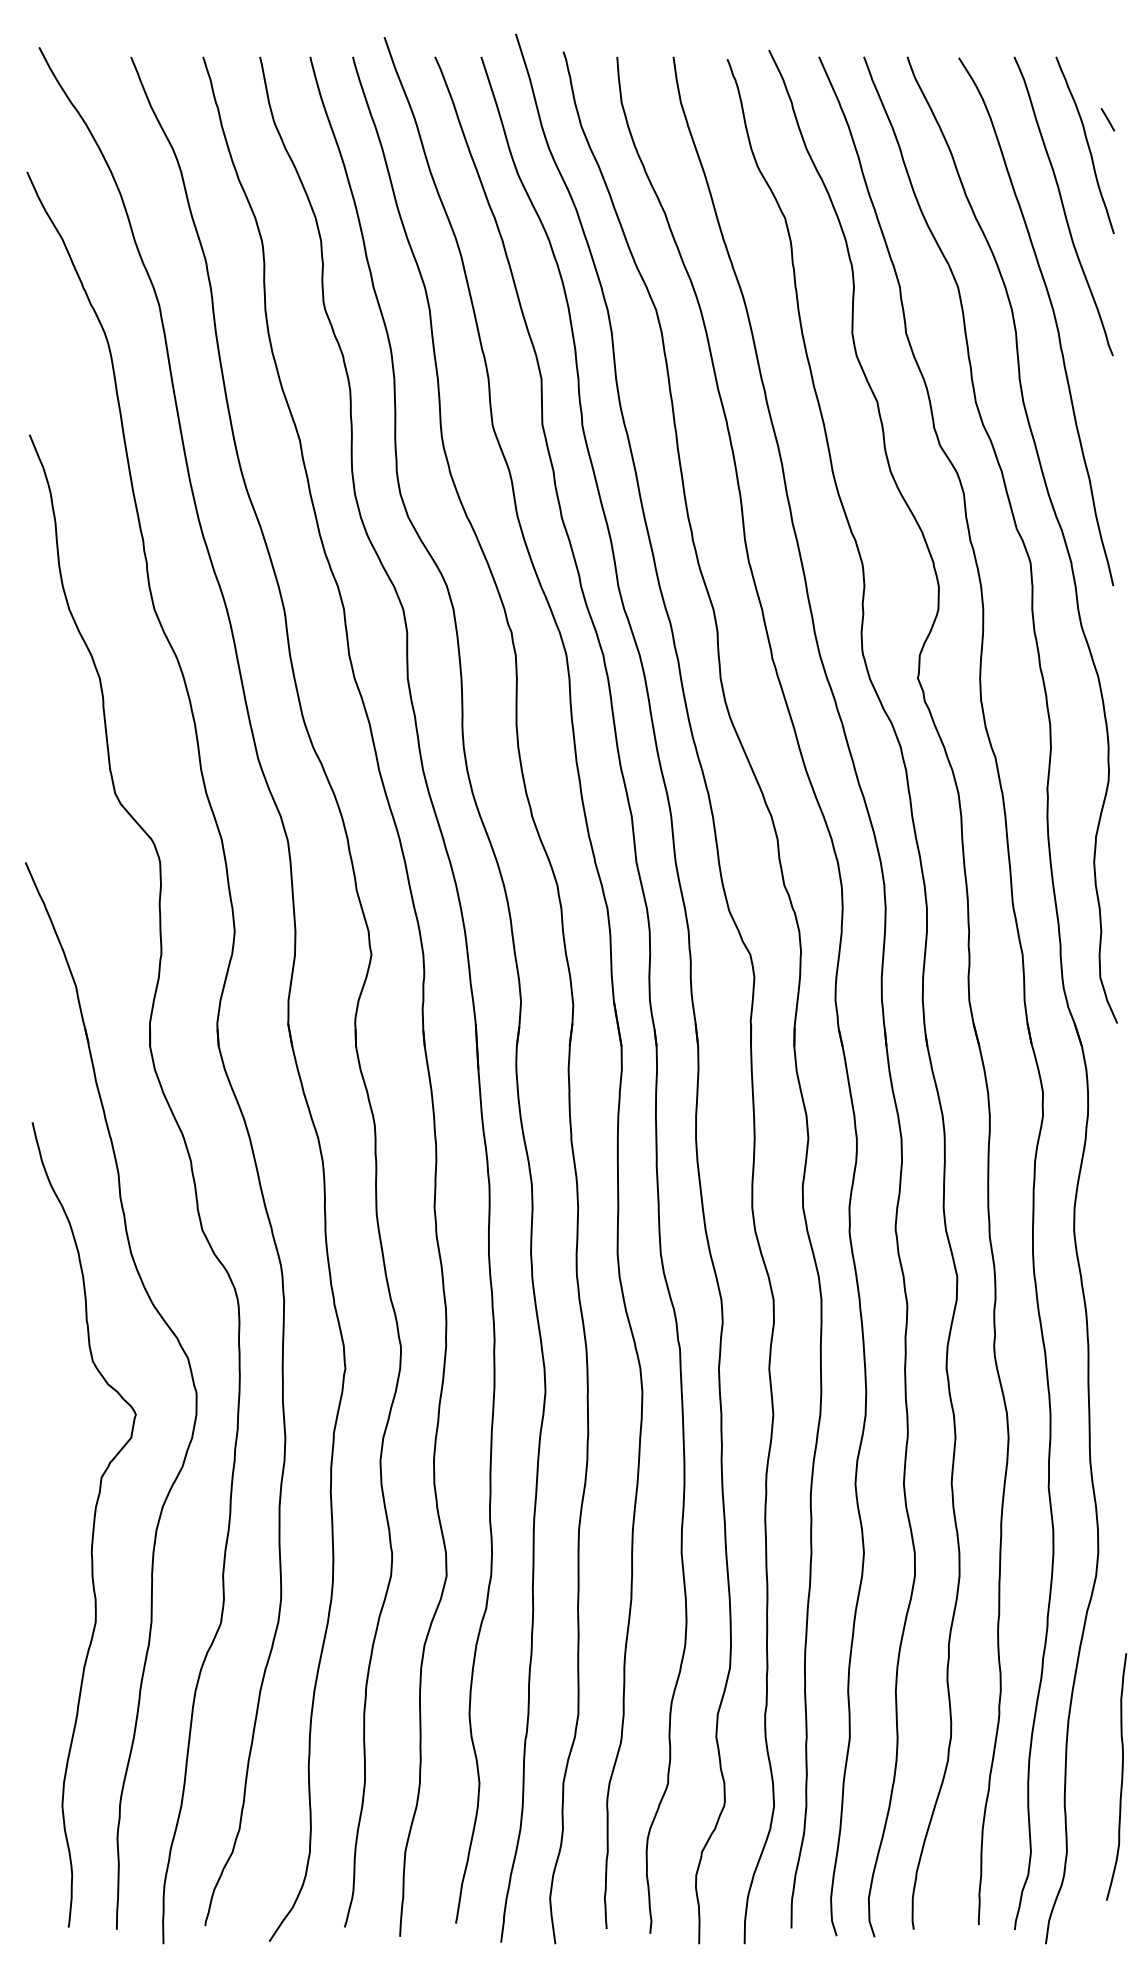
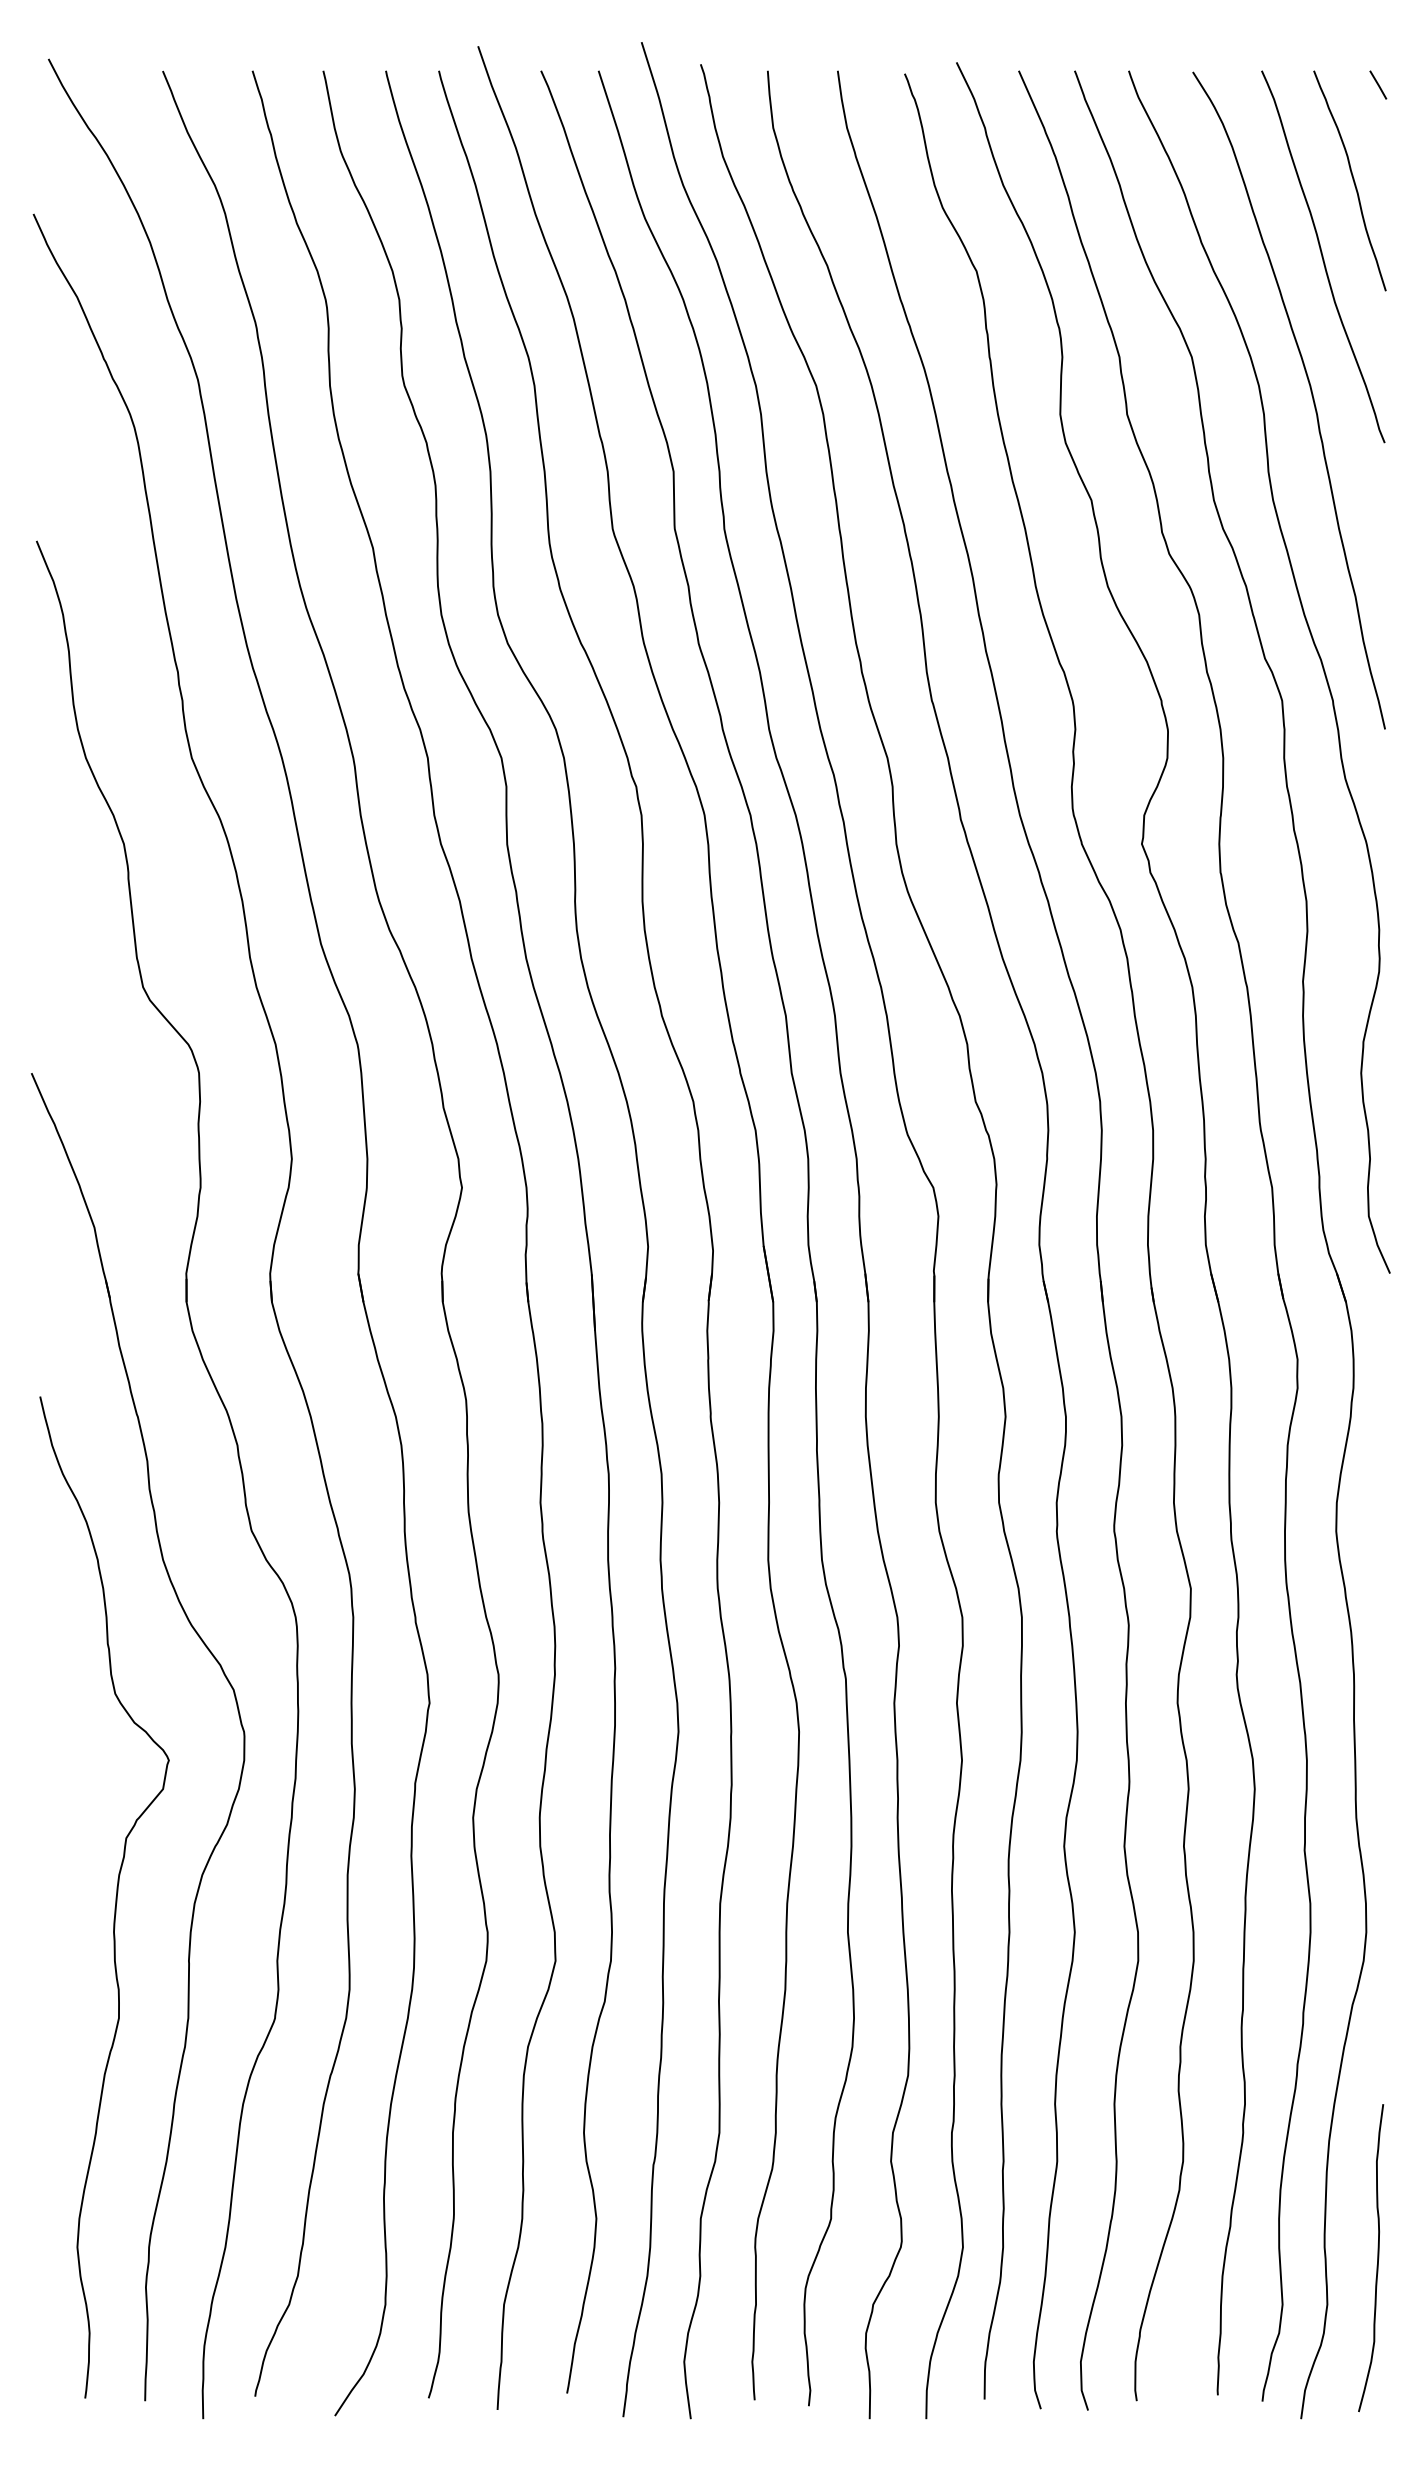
line: (1108, 119) -> (1378, 84), moved
curve: (1121, 1777) -> (1377, 2258), moved

